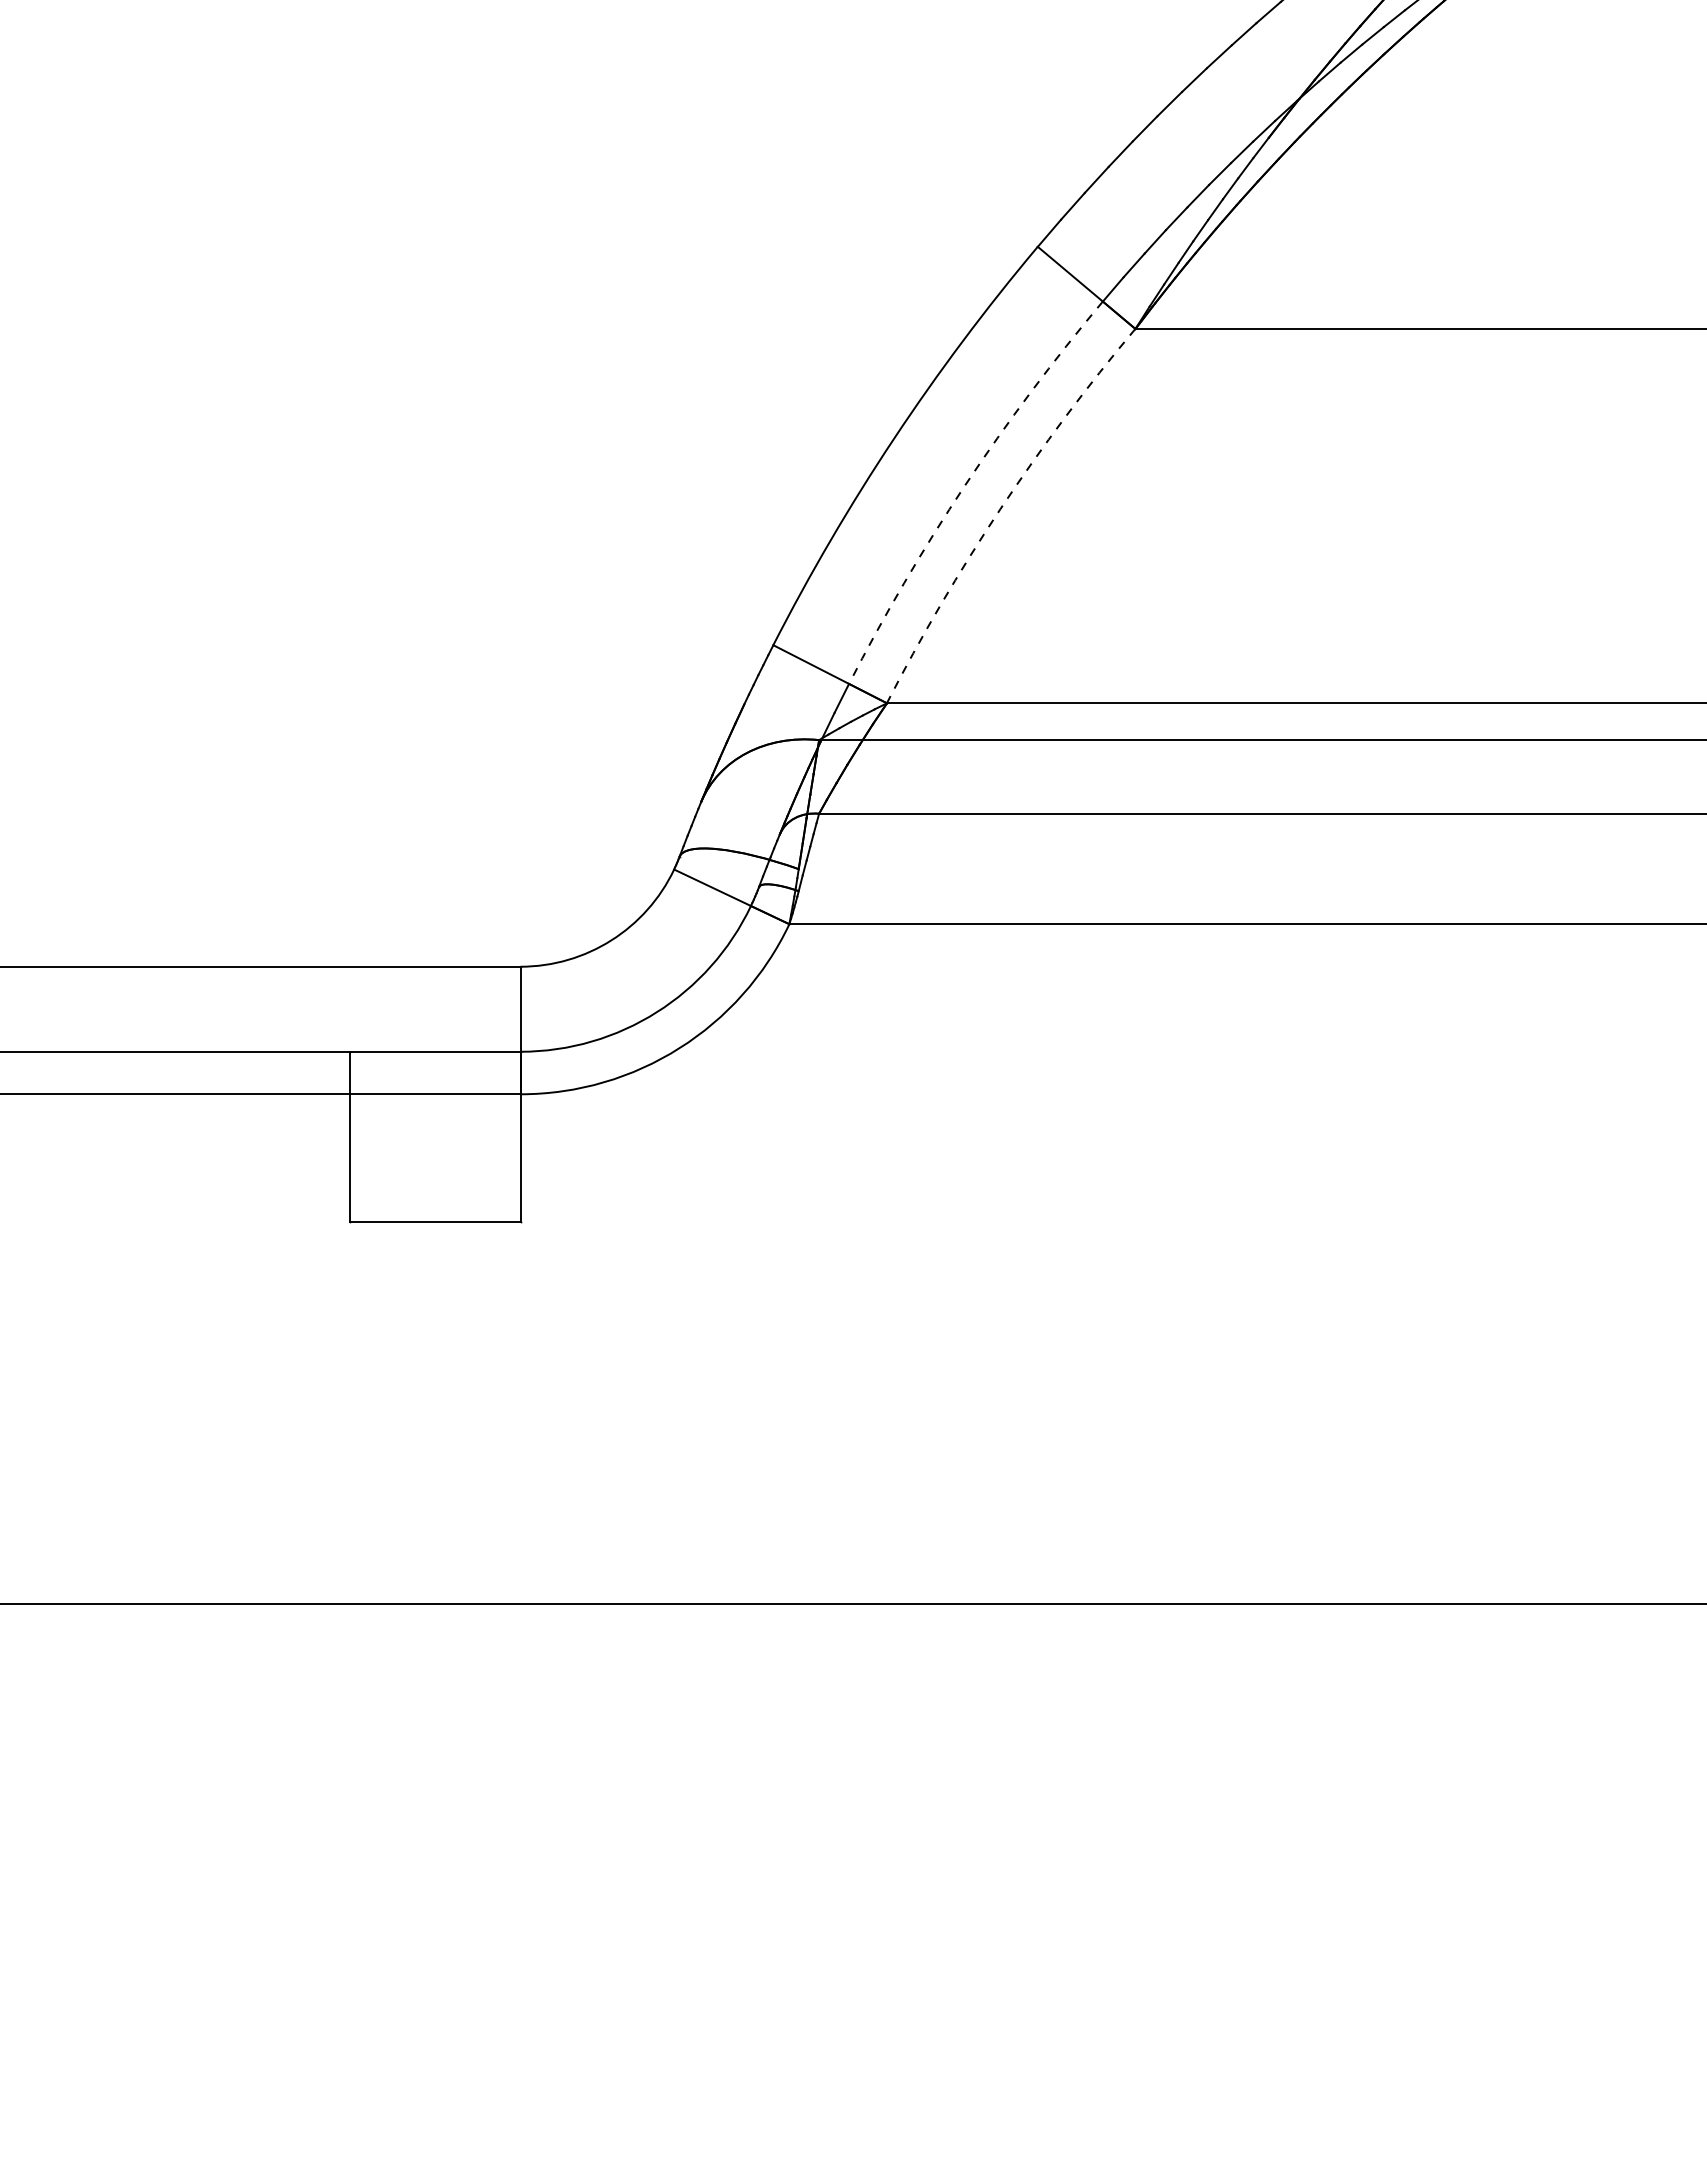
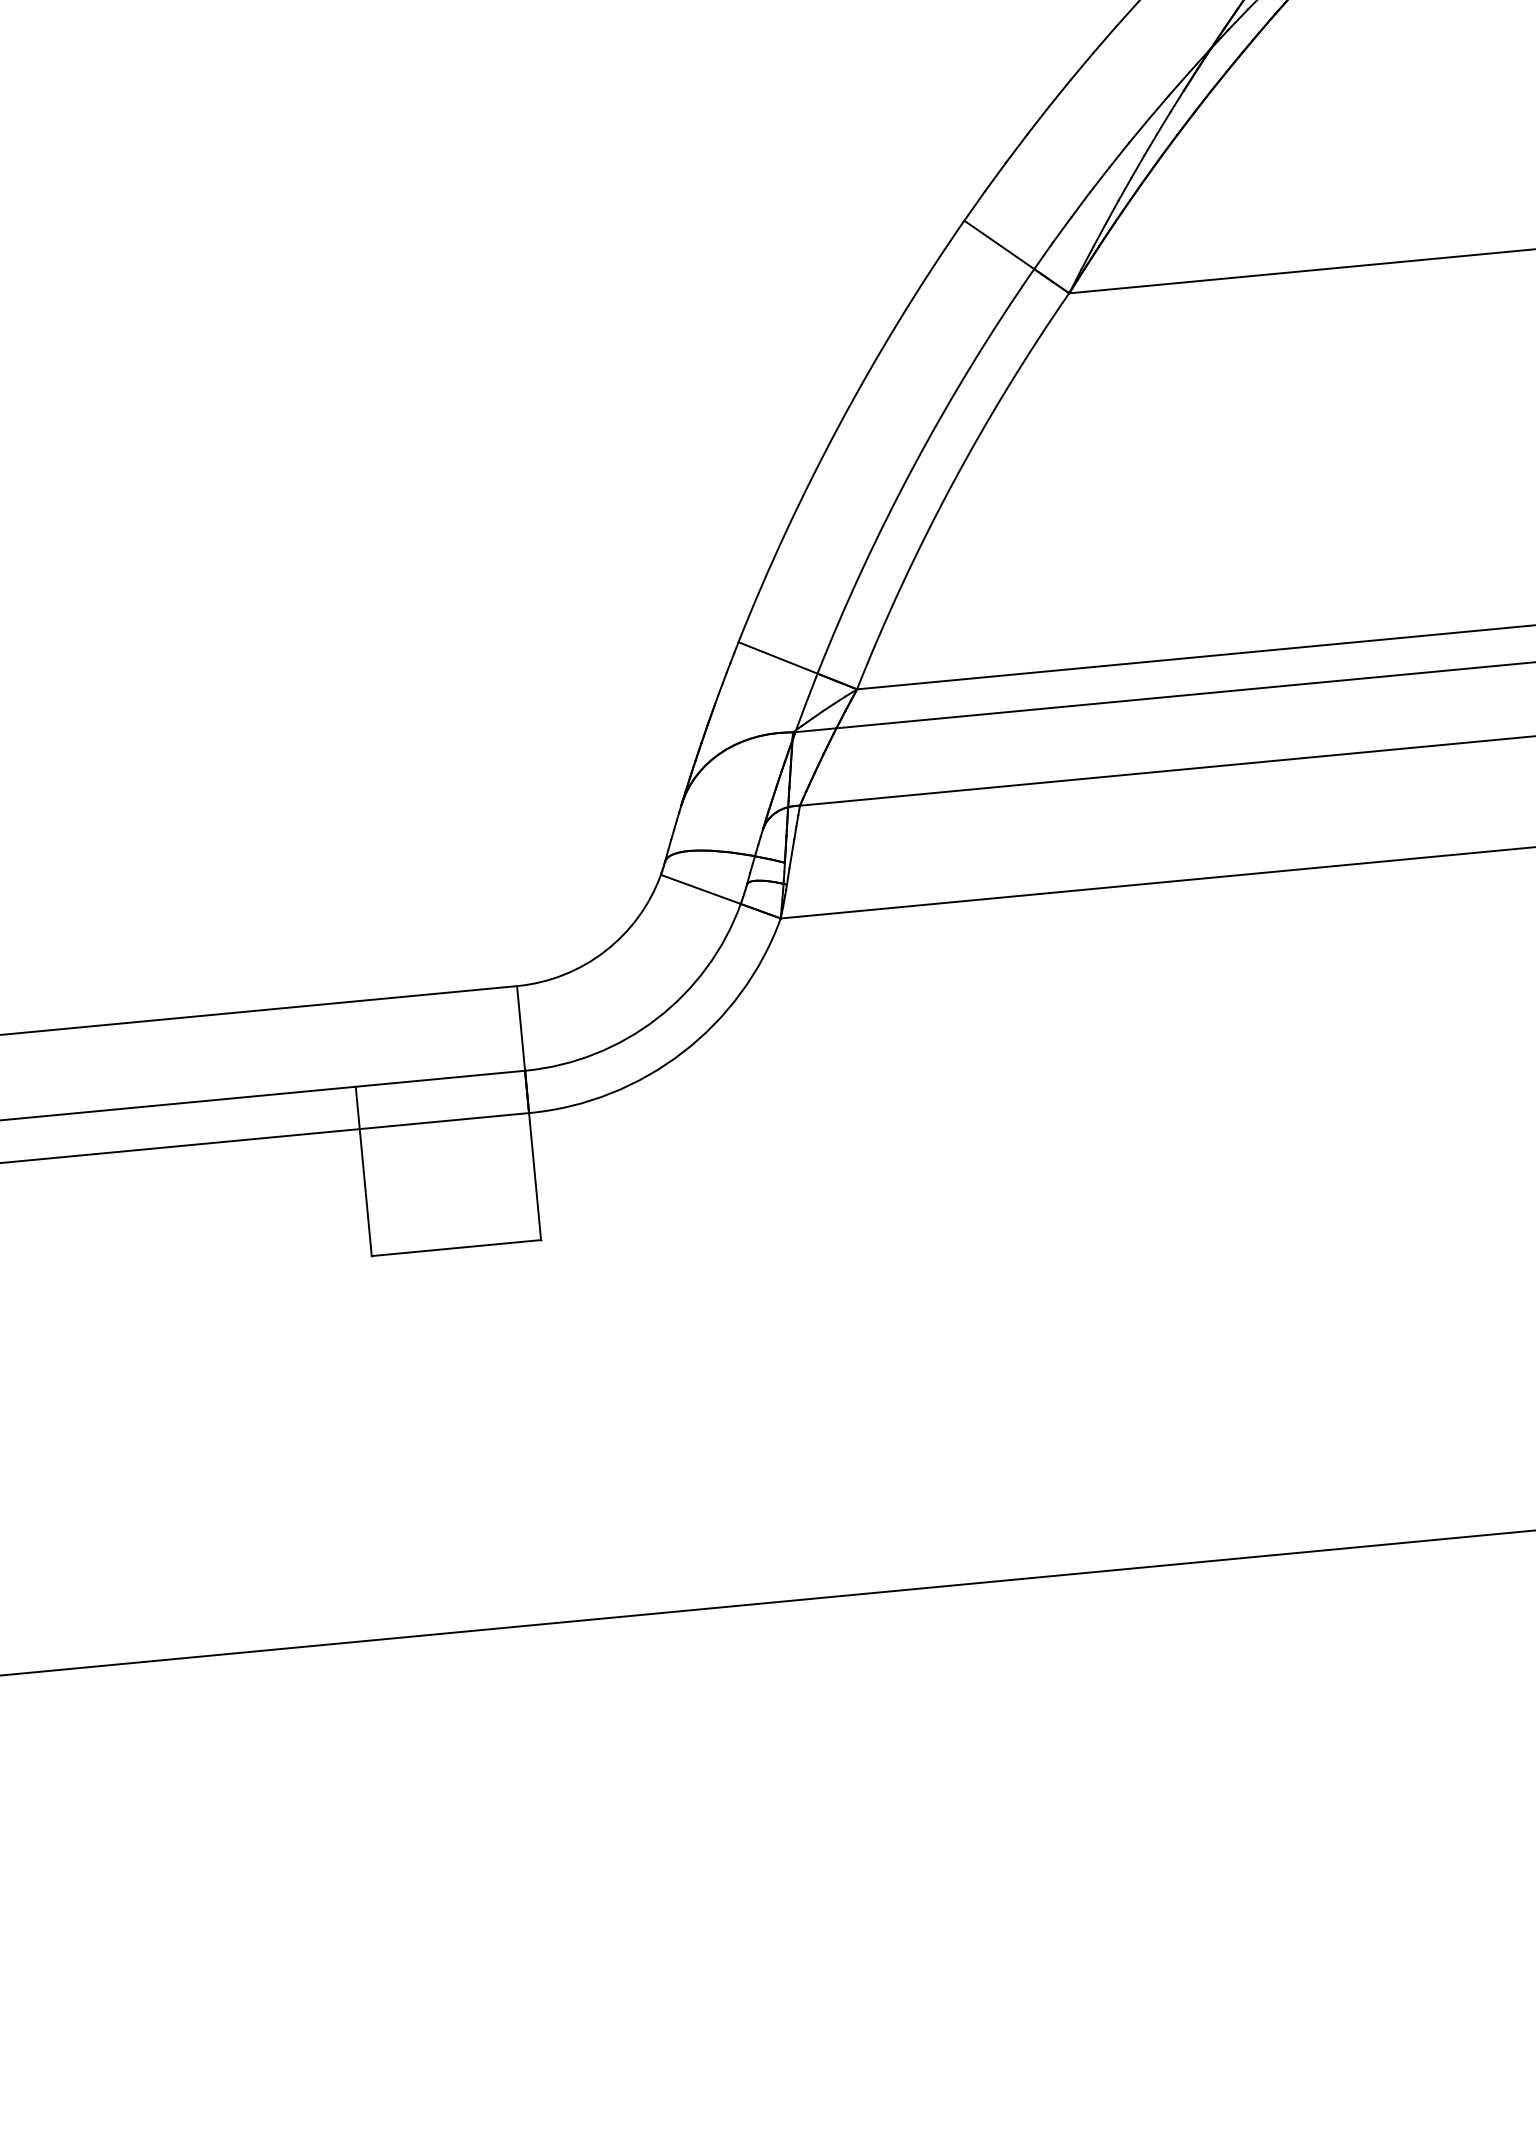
arc: (965, 485) -> (914, 465), dashed -> solid
arc: (1000, 509) -> (951, 485), dashed -> solid

